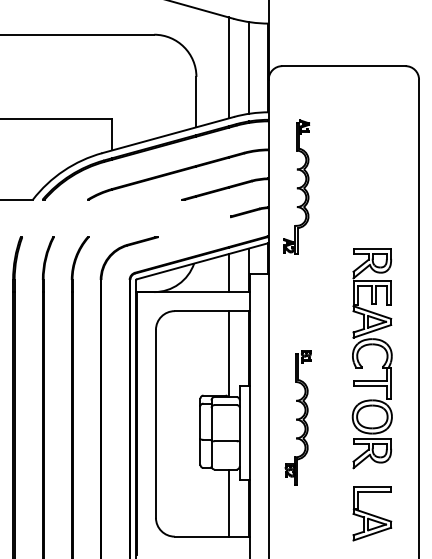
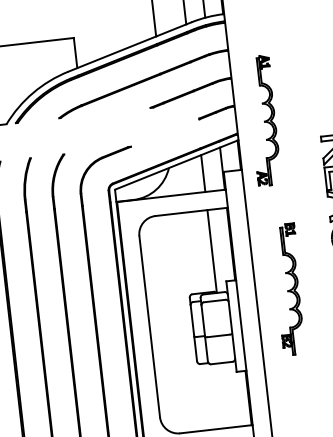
part: (296, 186) -> (263, 120), moved
part: (297, 417) -> (288, 289), moved
line: (228, 502) -> (228, 394), removed

